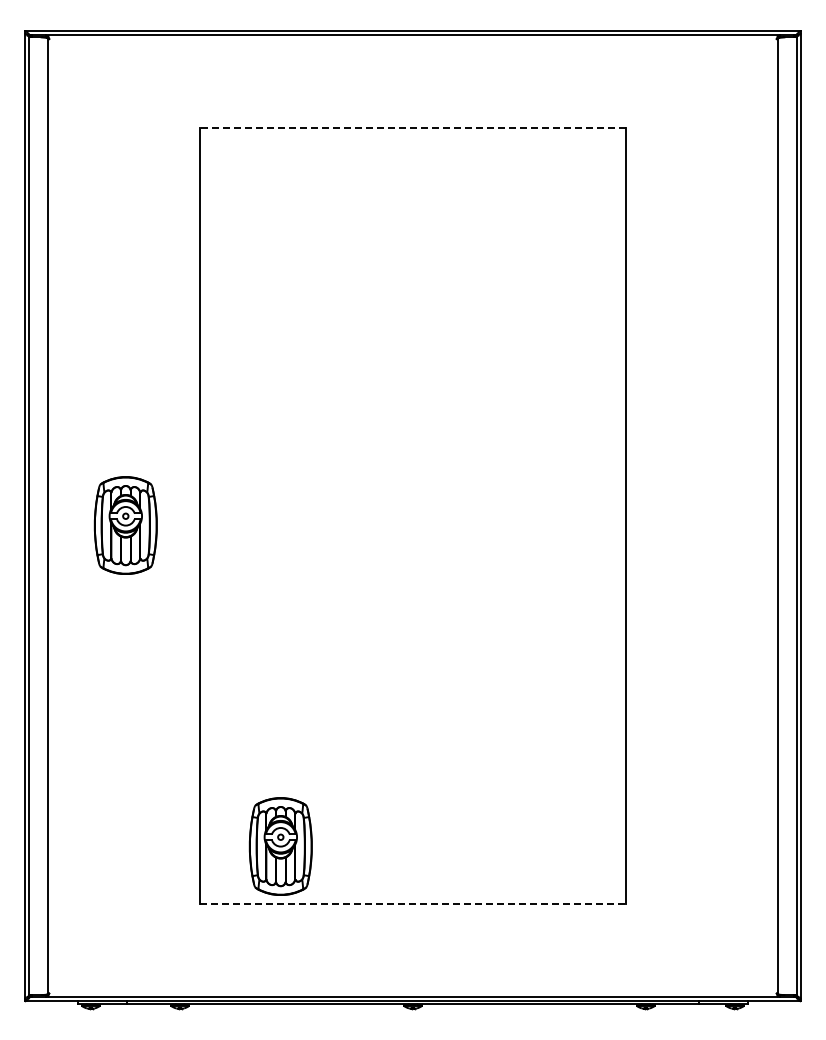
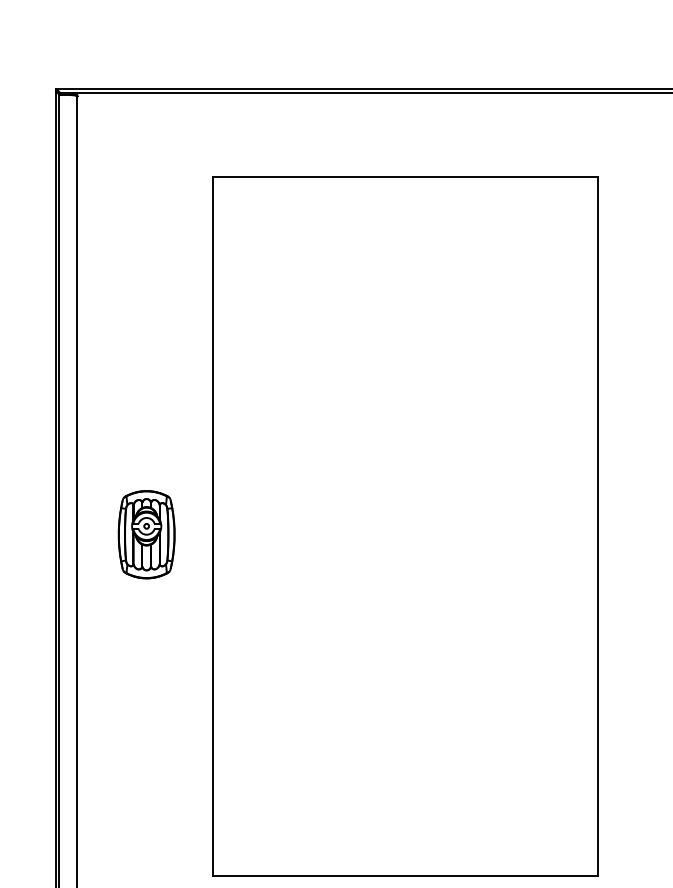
line: (412, 128) -> (404, 177), dashed -> solid
part: (280, 846) -> (286, 823), removed
line: (413, 904) -> (405, 875), dashed -> solid

